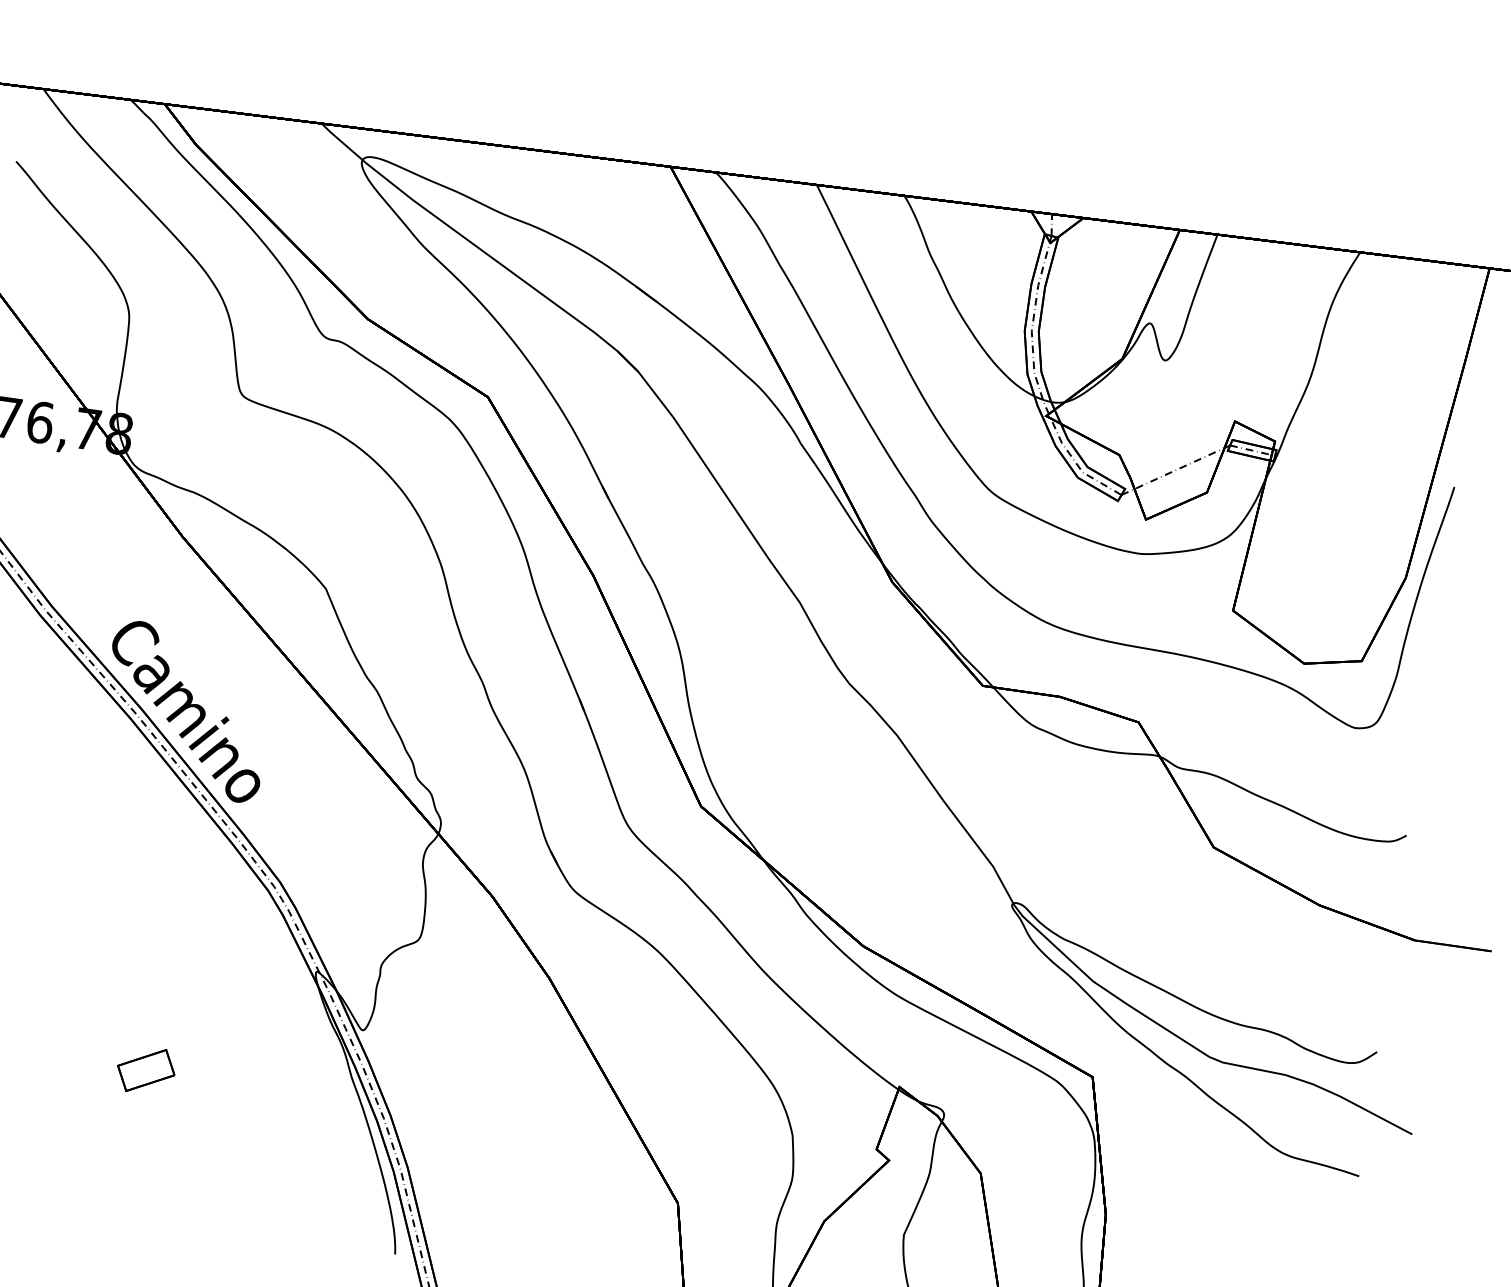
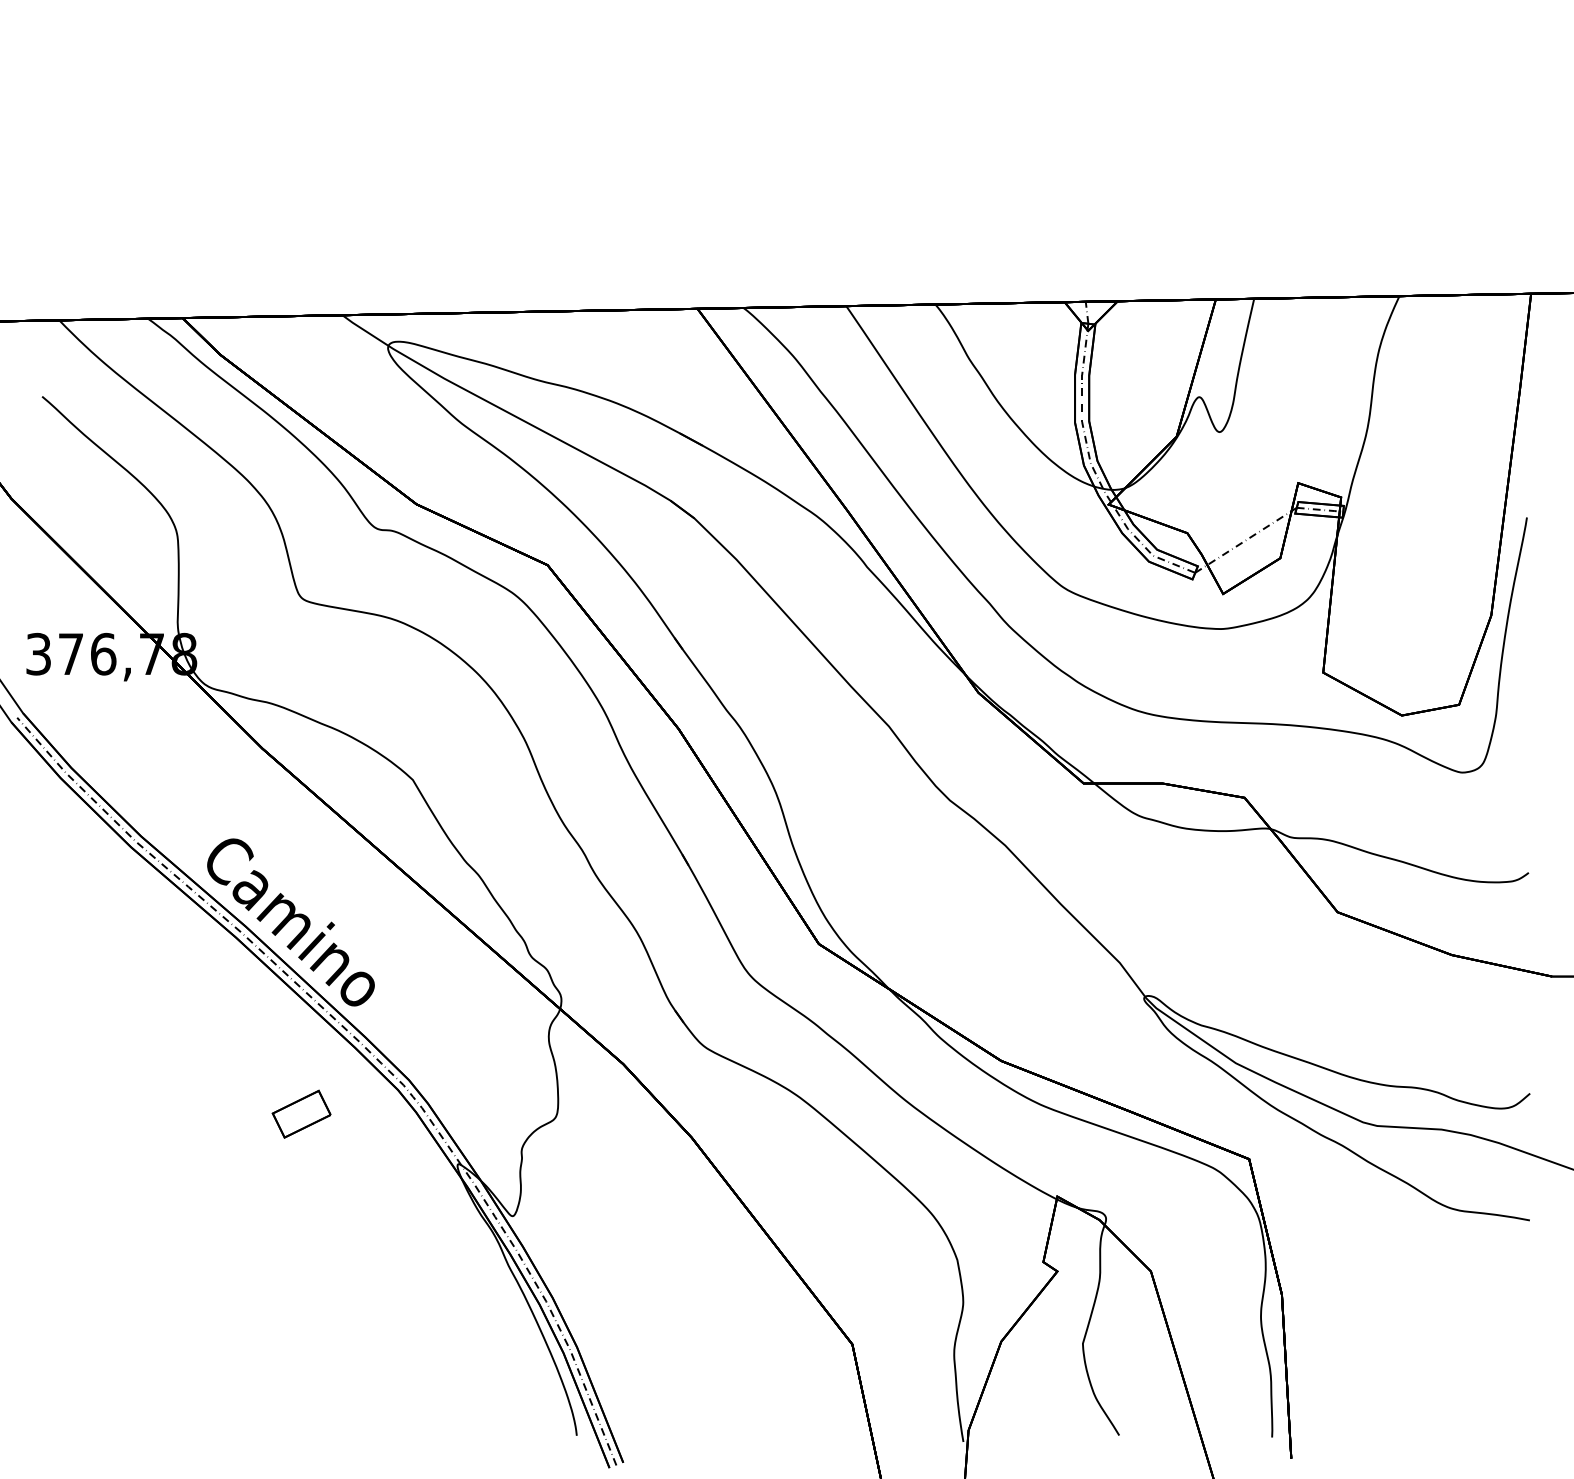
part: (146, 1069) -> (301, 1113), moved

